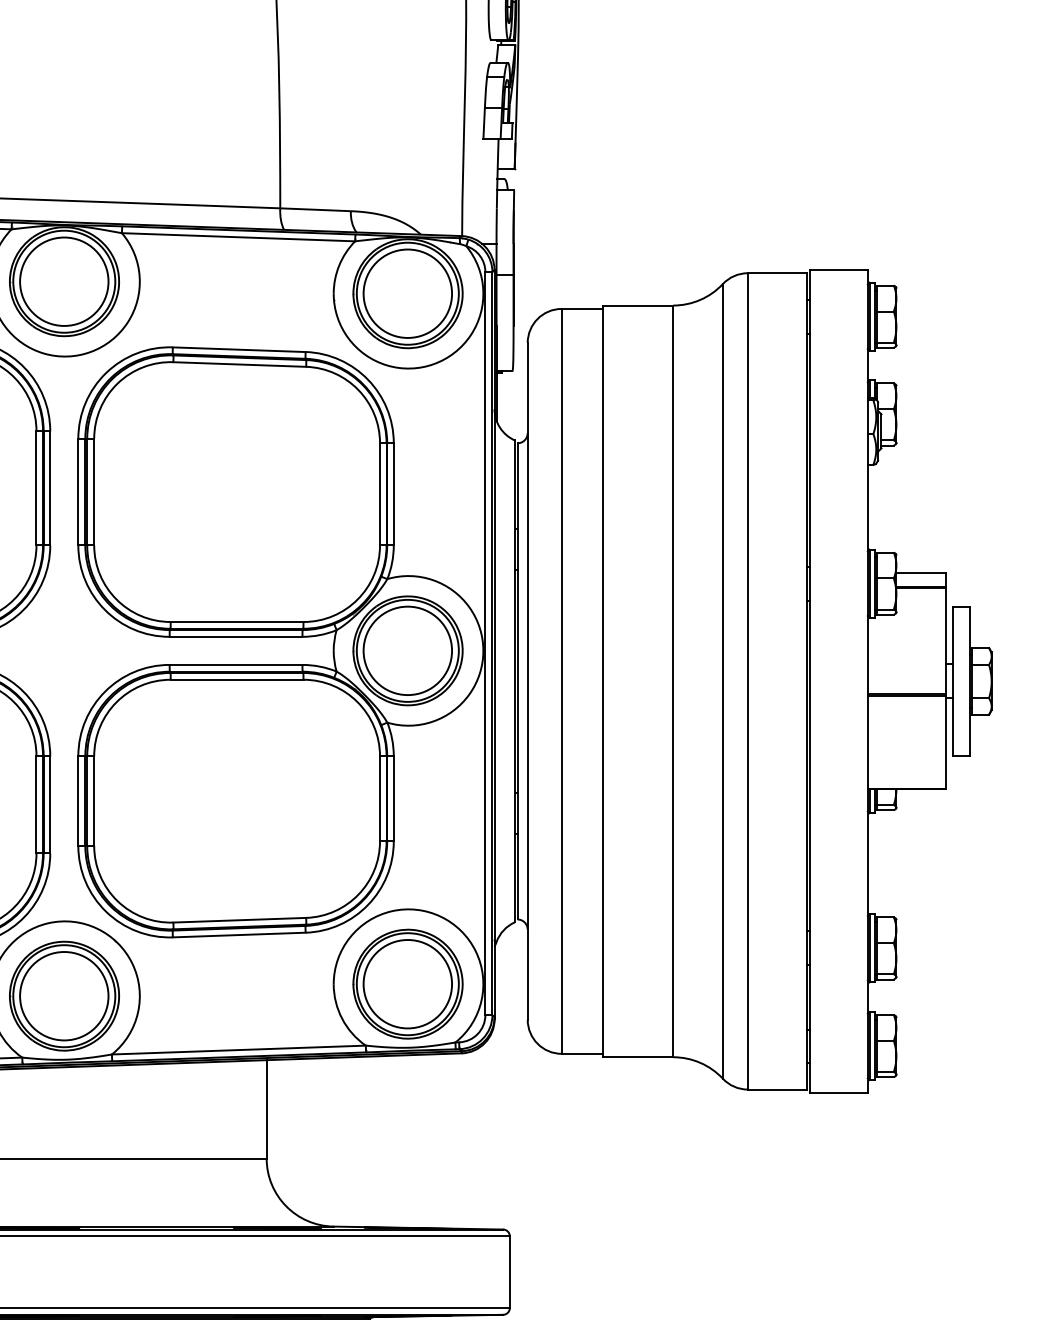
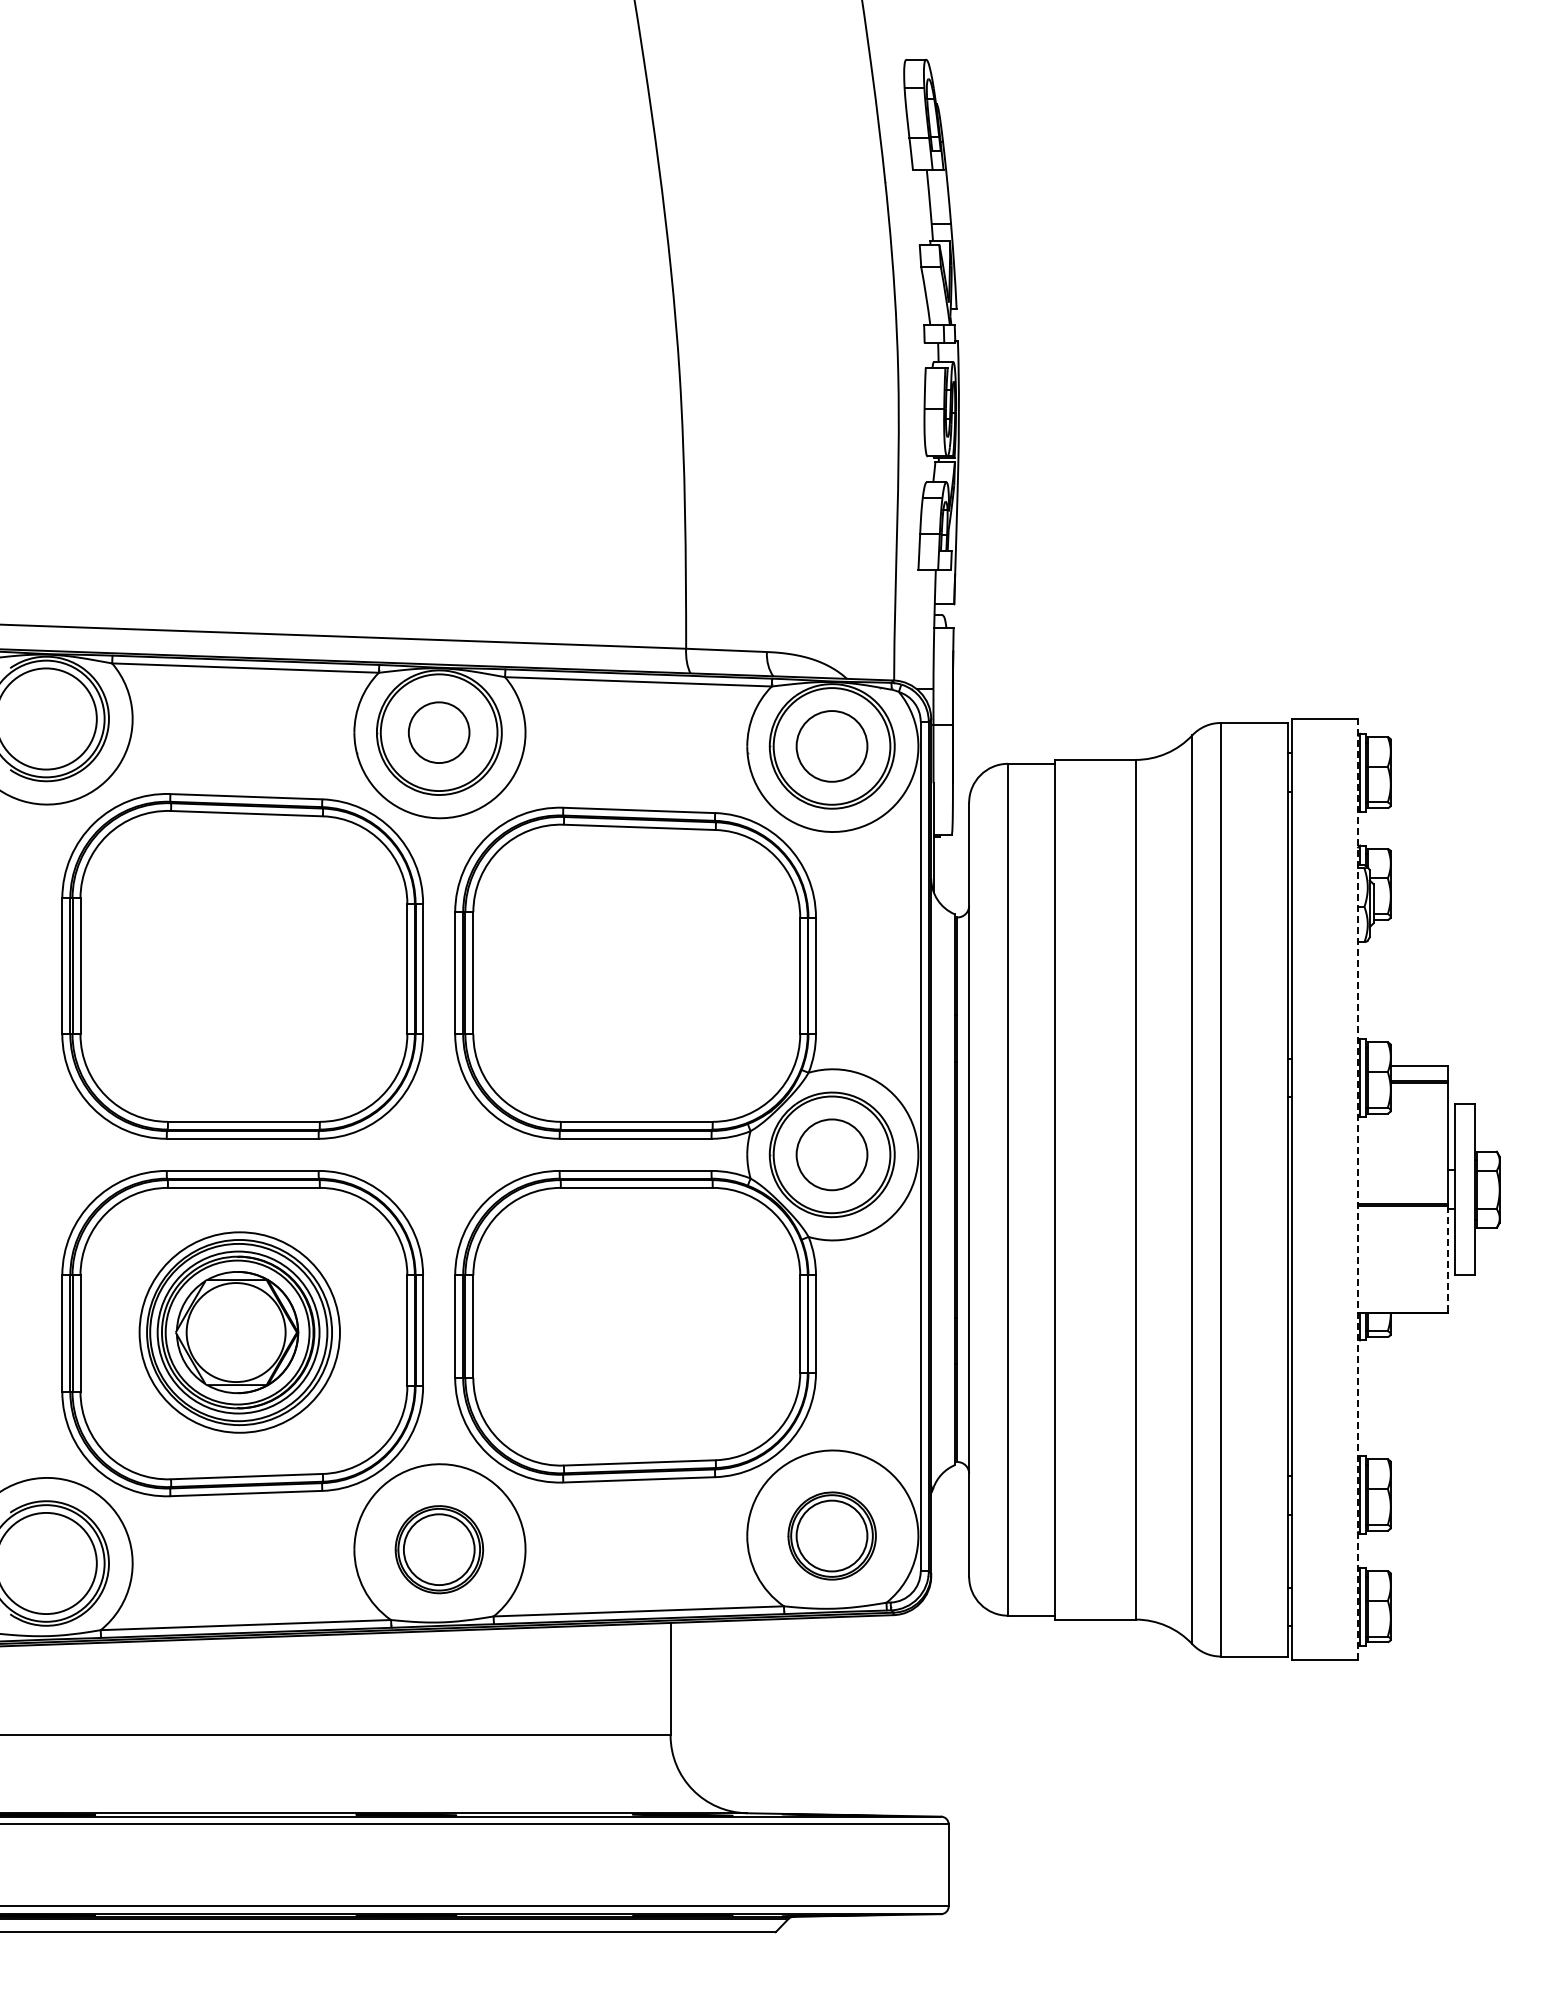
circle: (63, 281) -> (438, 732), size x0.6
circle: (407, 293) -> (831, 746), size x0.7
circle: (407, 650) -> (831, 1154), size x0.7
line: (868, 681) -> (1358, 1189), solid -> dashed
line: (945, 742) -> (1447, 1259), solid -> dashed
part: (407, 983) -> (831, 1535), size x0.7
part: (64, 995) -> (439, 1549), size x0.7

